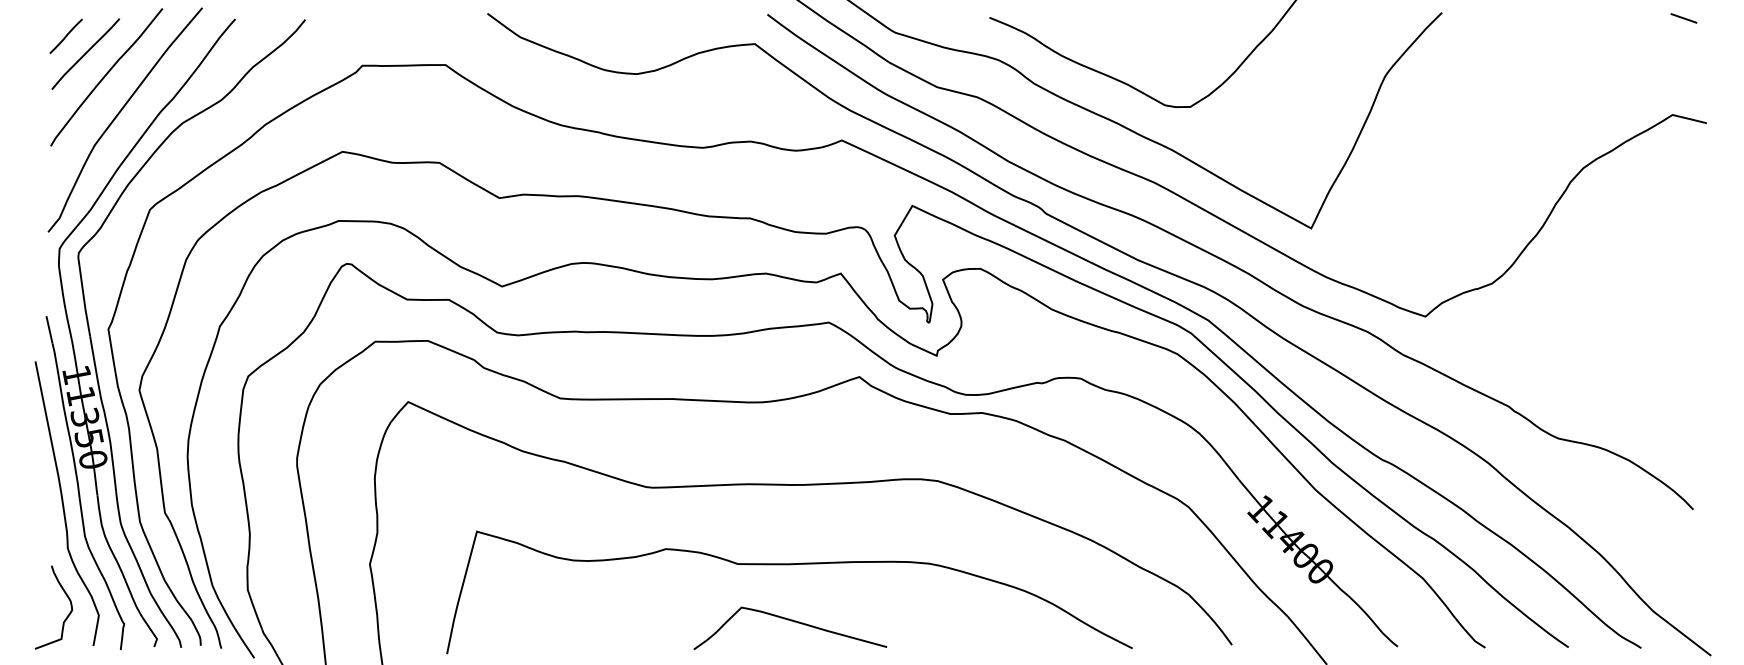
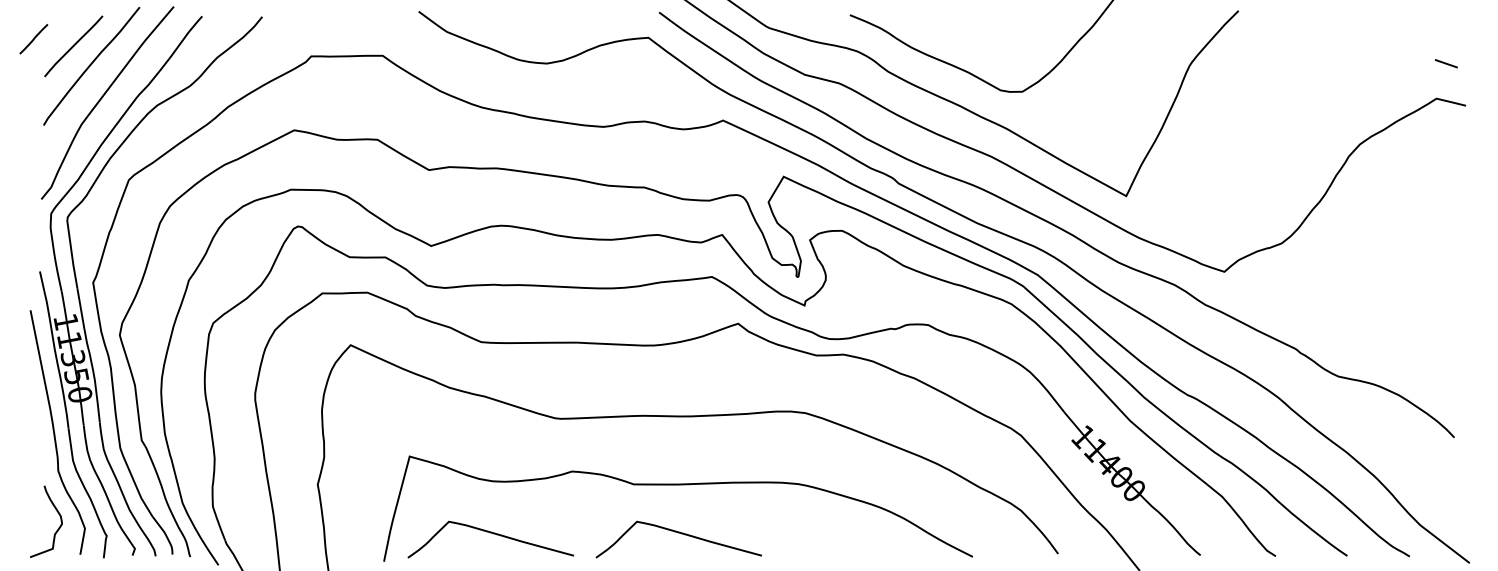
line: (1682, 18) -> (1445, 63), moved
line: (65, 36) -> (33, 39), moved
curve: (574, 622) -> (493, 534), added

